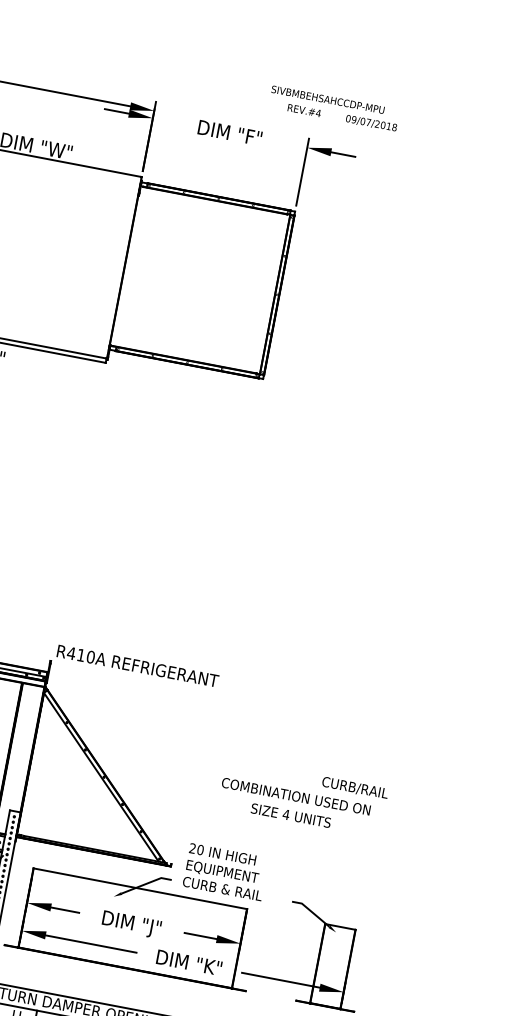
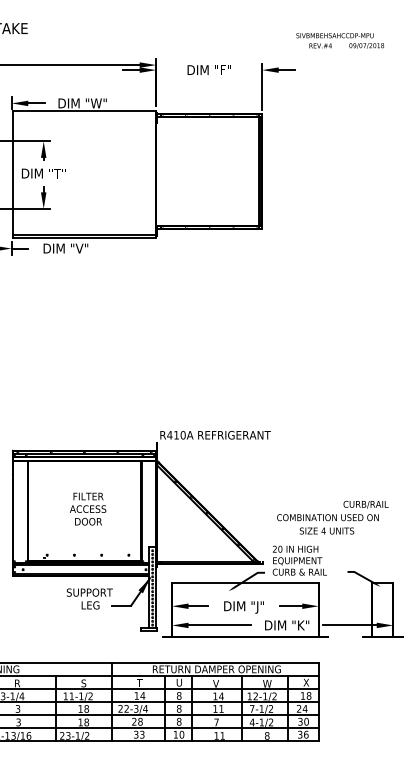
text: (334, 108) -> (340, 40), moved
text: (302, 797) -> (332, 517), moved

